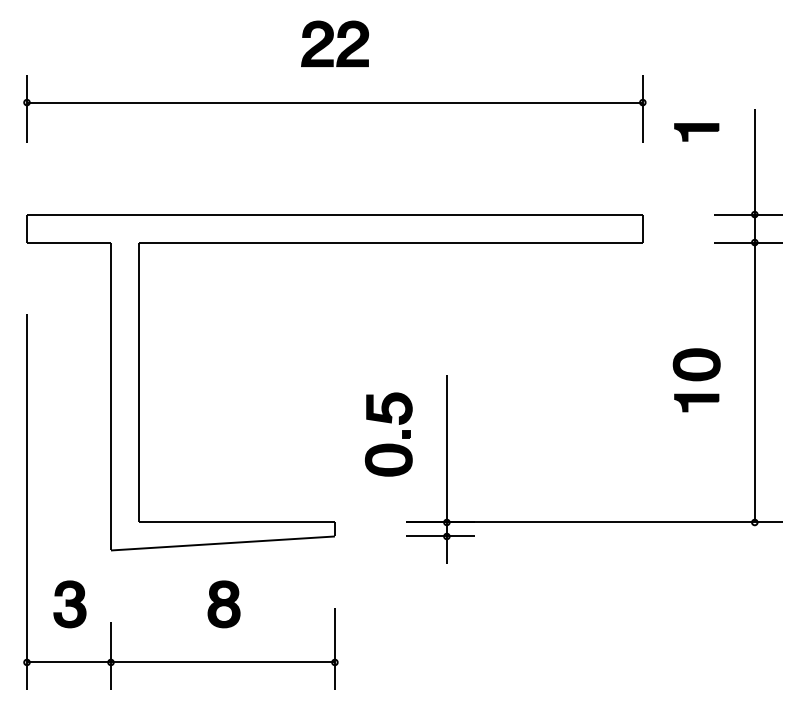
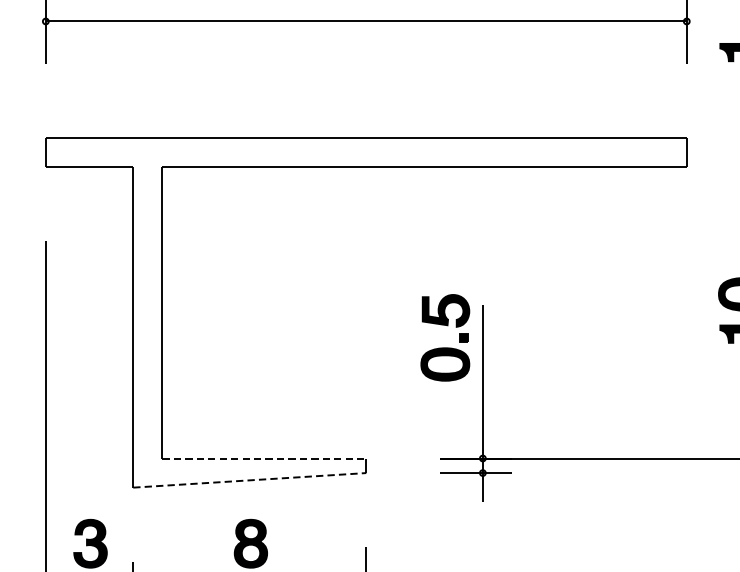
part: (388, 443) -> (444, 347), moved
line: (236, 522) -> (263, 458), solid -> dashed
line: (223, 543) -> (250, 480), solid -> dashed

